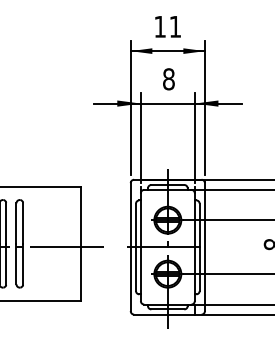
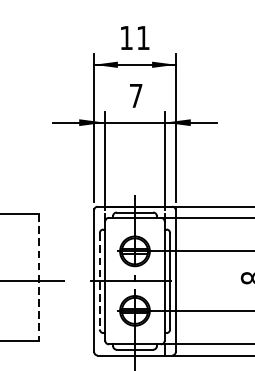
text: (168, 79) -> (135, 96), 8 -> 7
line: (80, 244) -> (38, 278), solid -> dashed
line: (135, 247) -> (99, 281), solid -> dashed

